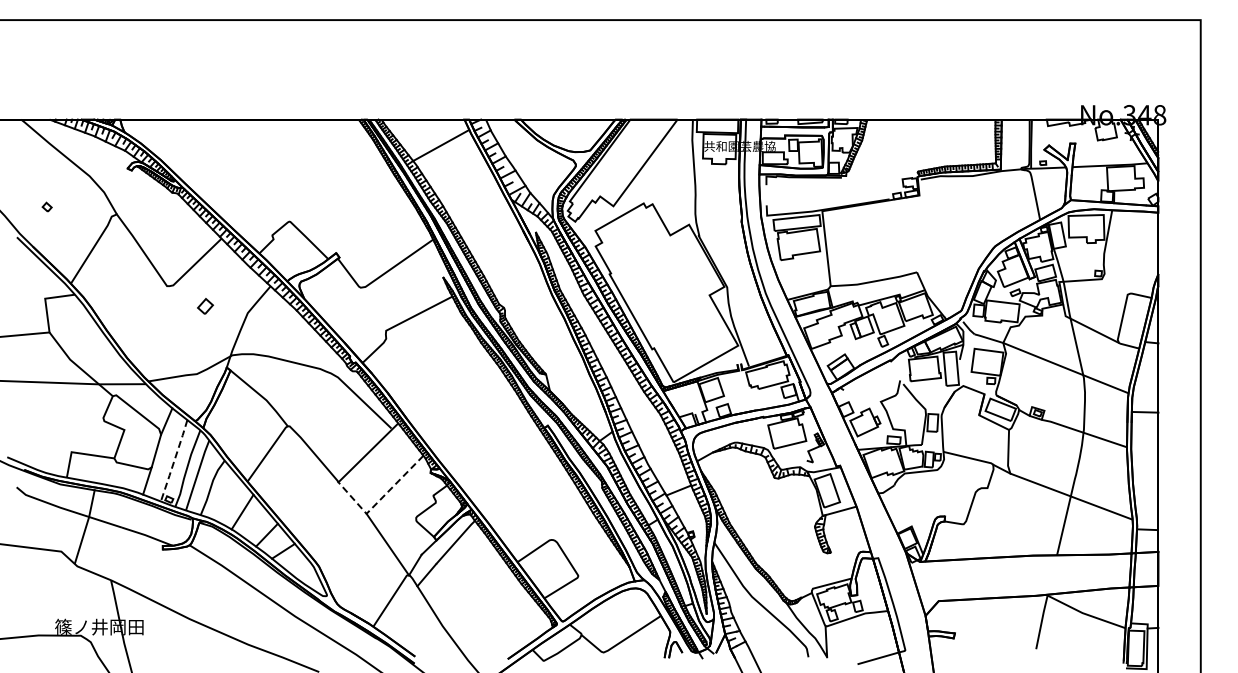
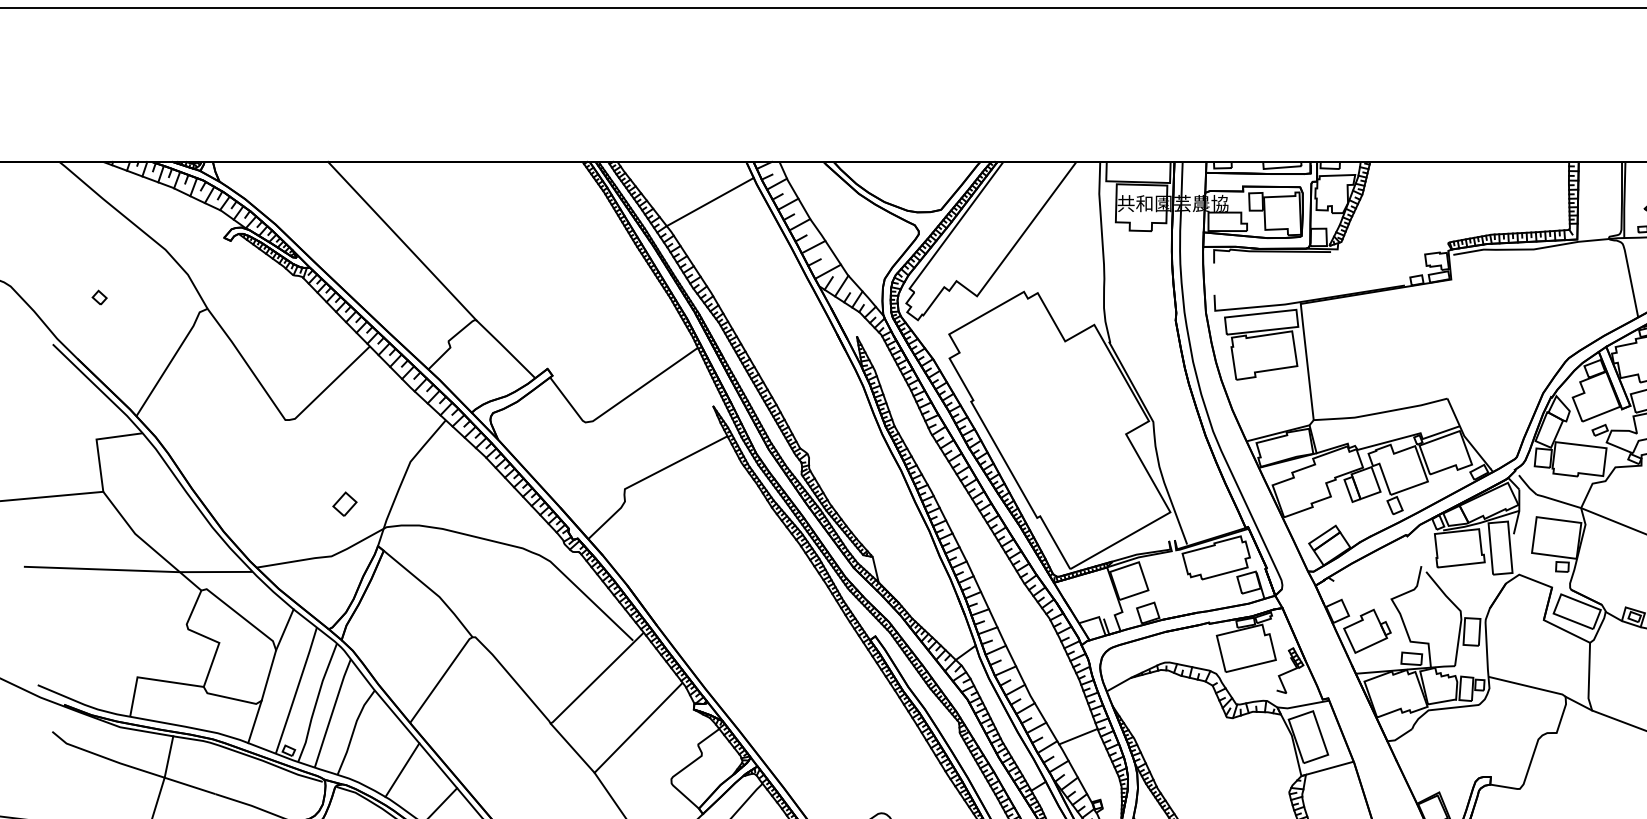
line: (242, 170) -> (402, 240), added
part: (205, 306) -> (344, 504), moved
line: (174, 461) -> (296, 691), dashed -> solid
line: (379, 500) -> (614, 752), dashed -> solid

